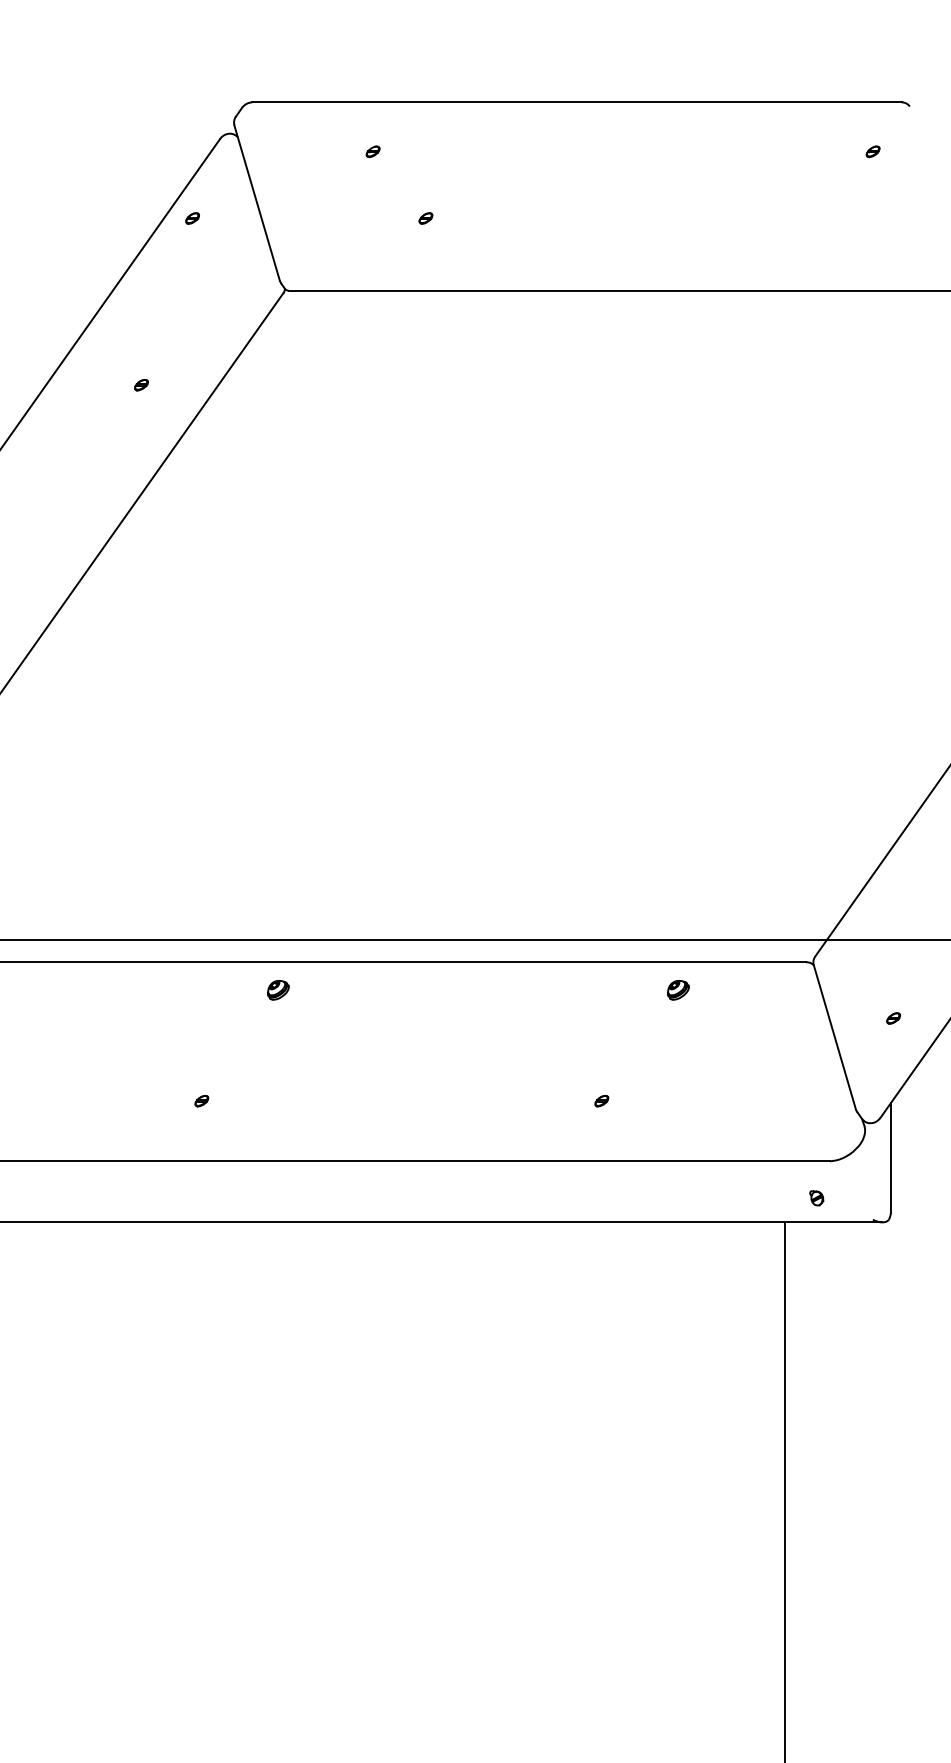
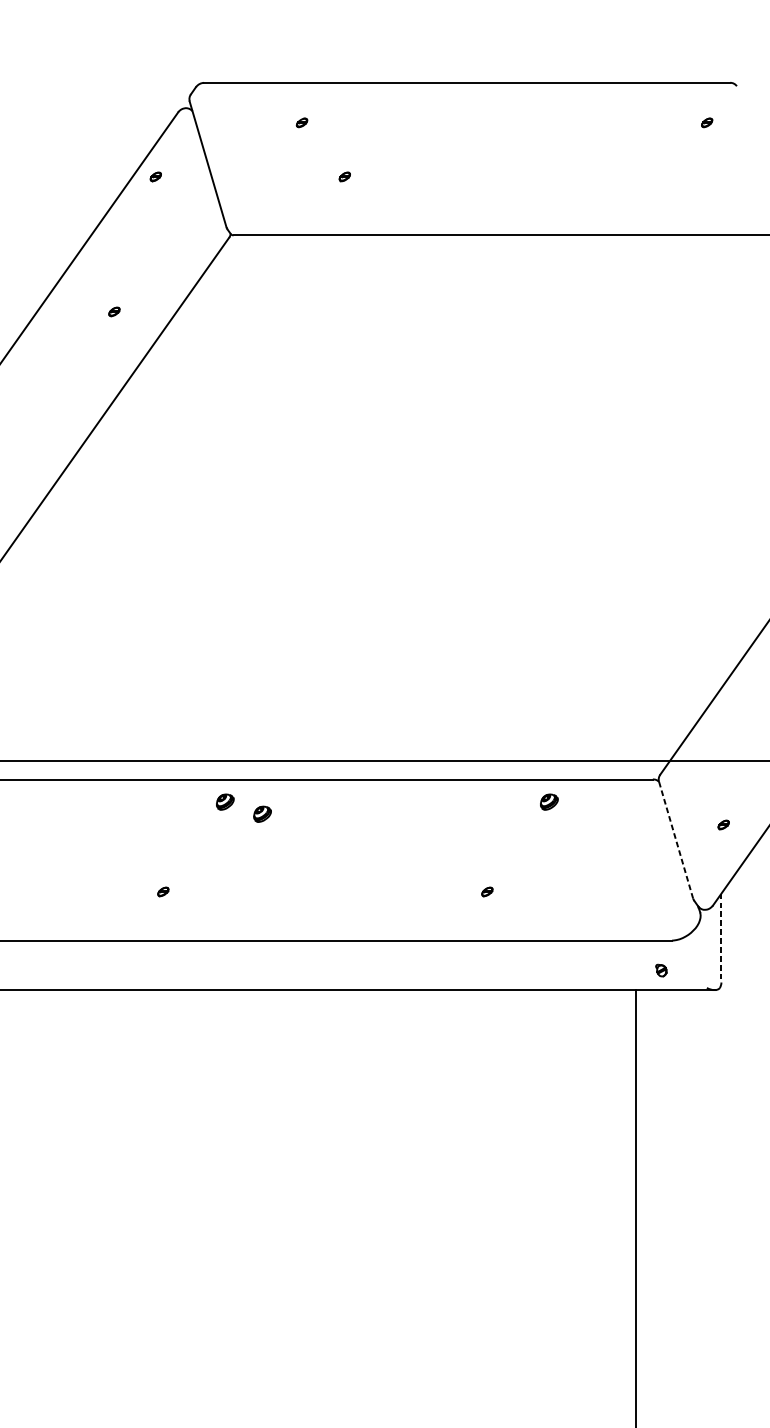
part: (324, 1005) -> (262, 814), added
line: (835, 1037) -> (676, 840), solid -> dashed
line: (890, 1158) -> (721, 938), solid -> dashed

